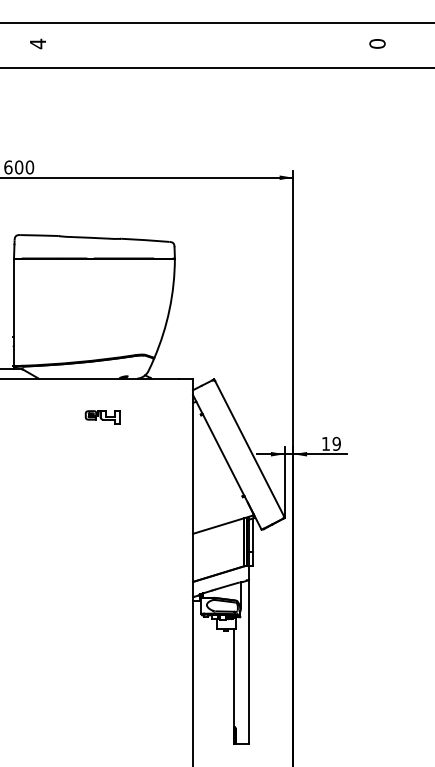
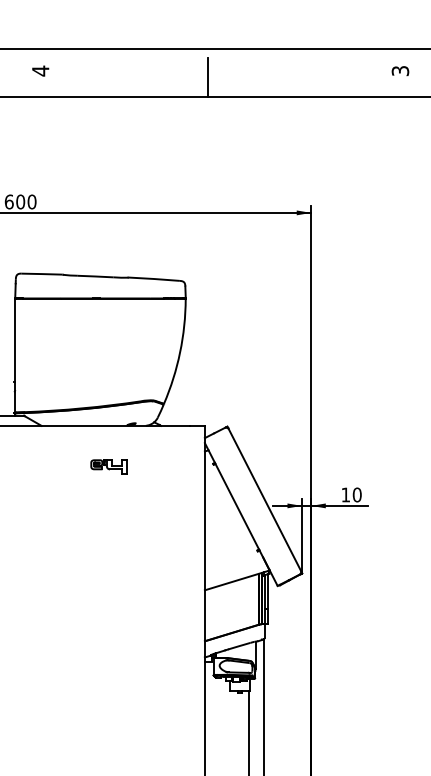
text: (377, 43) -> (400, 70), 0 -> 3
line: (195, 49) -> (207, 76), added
text: (336, 443) -> (356, 494), 19 -> 10

